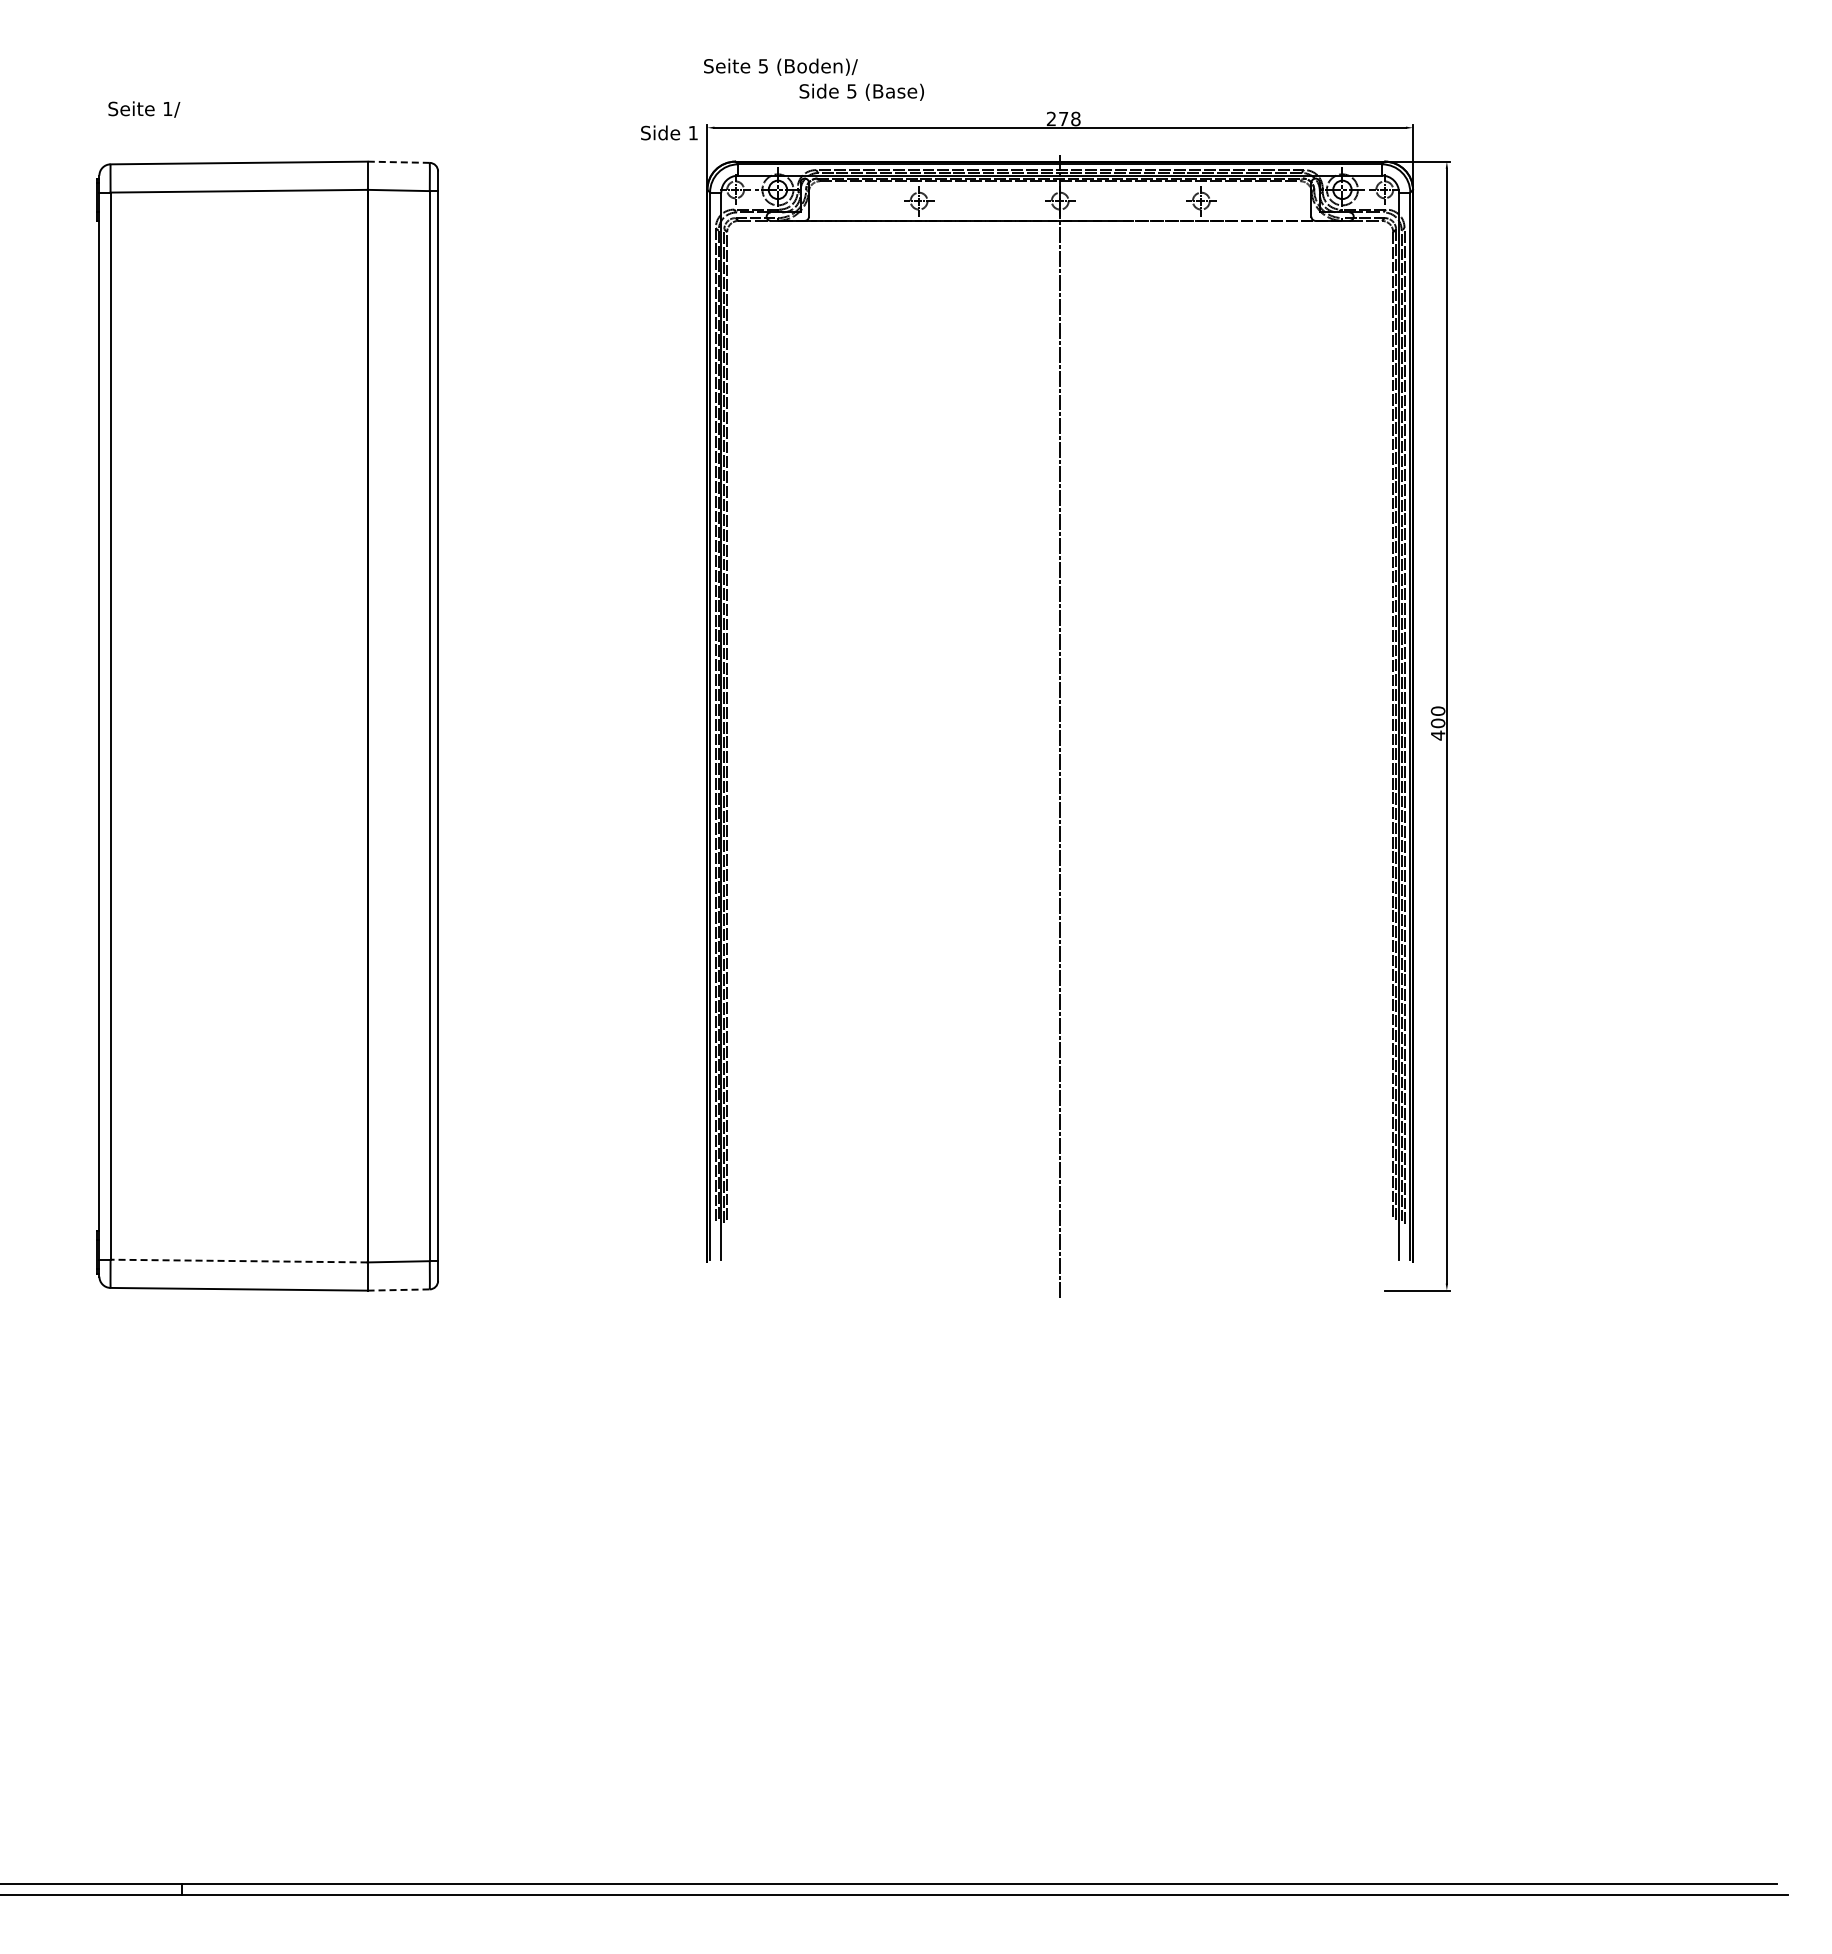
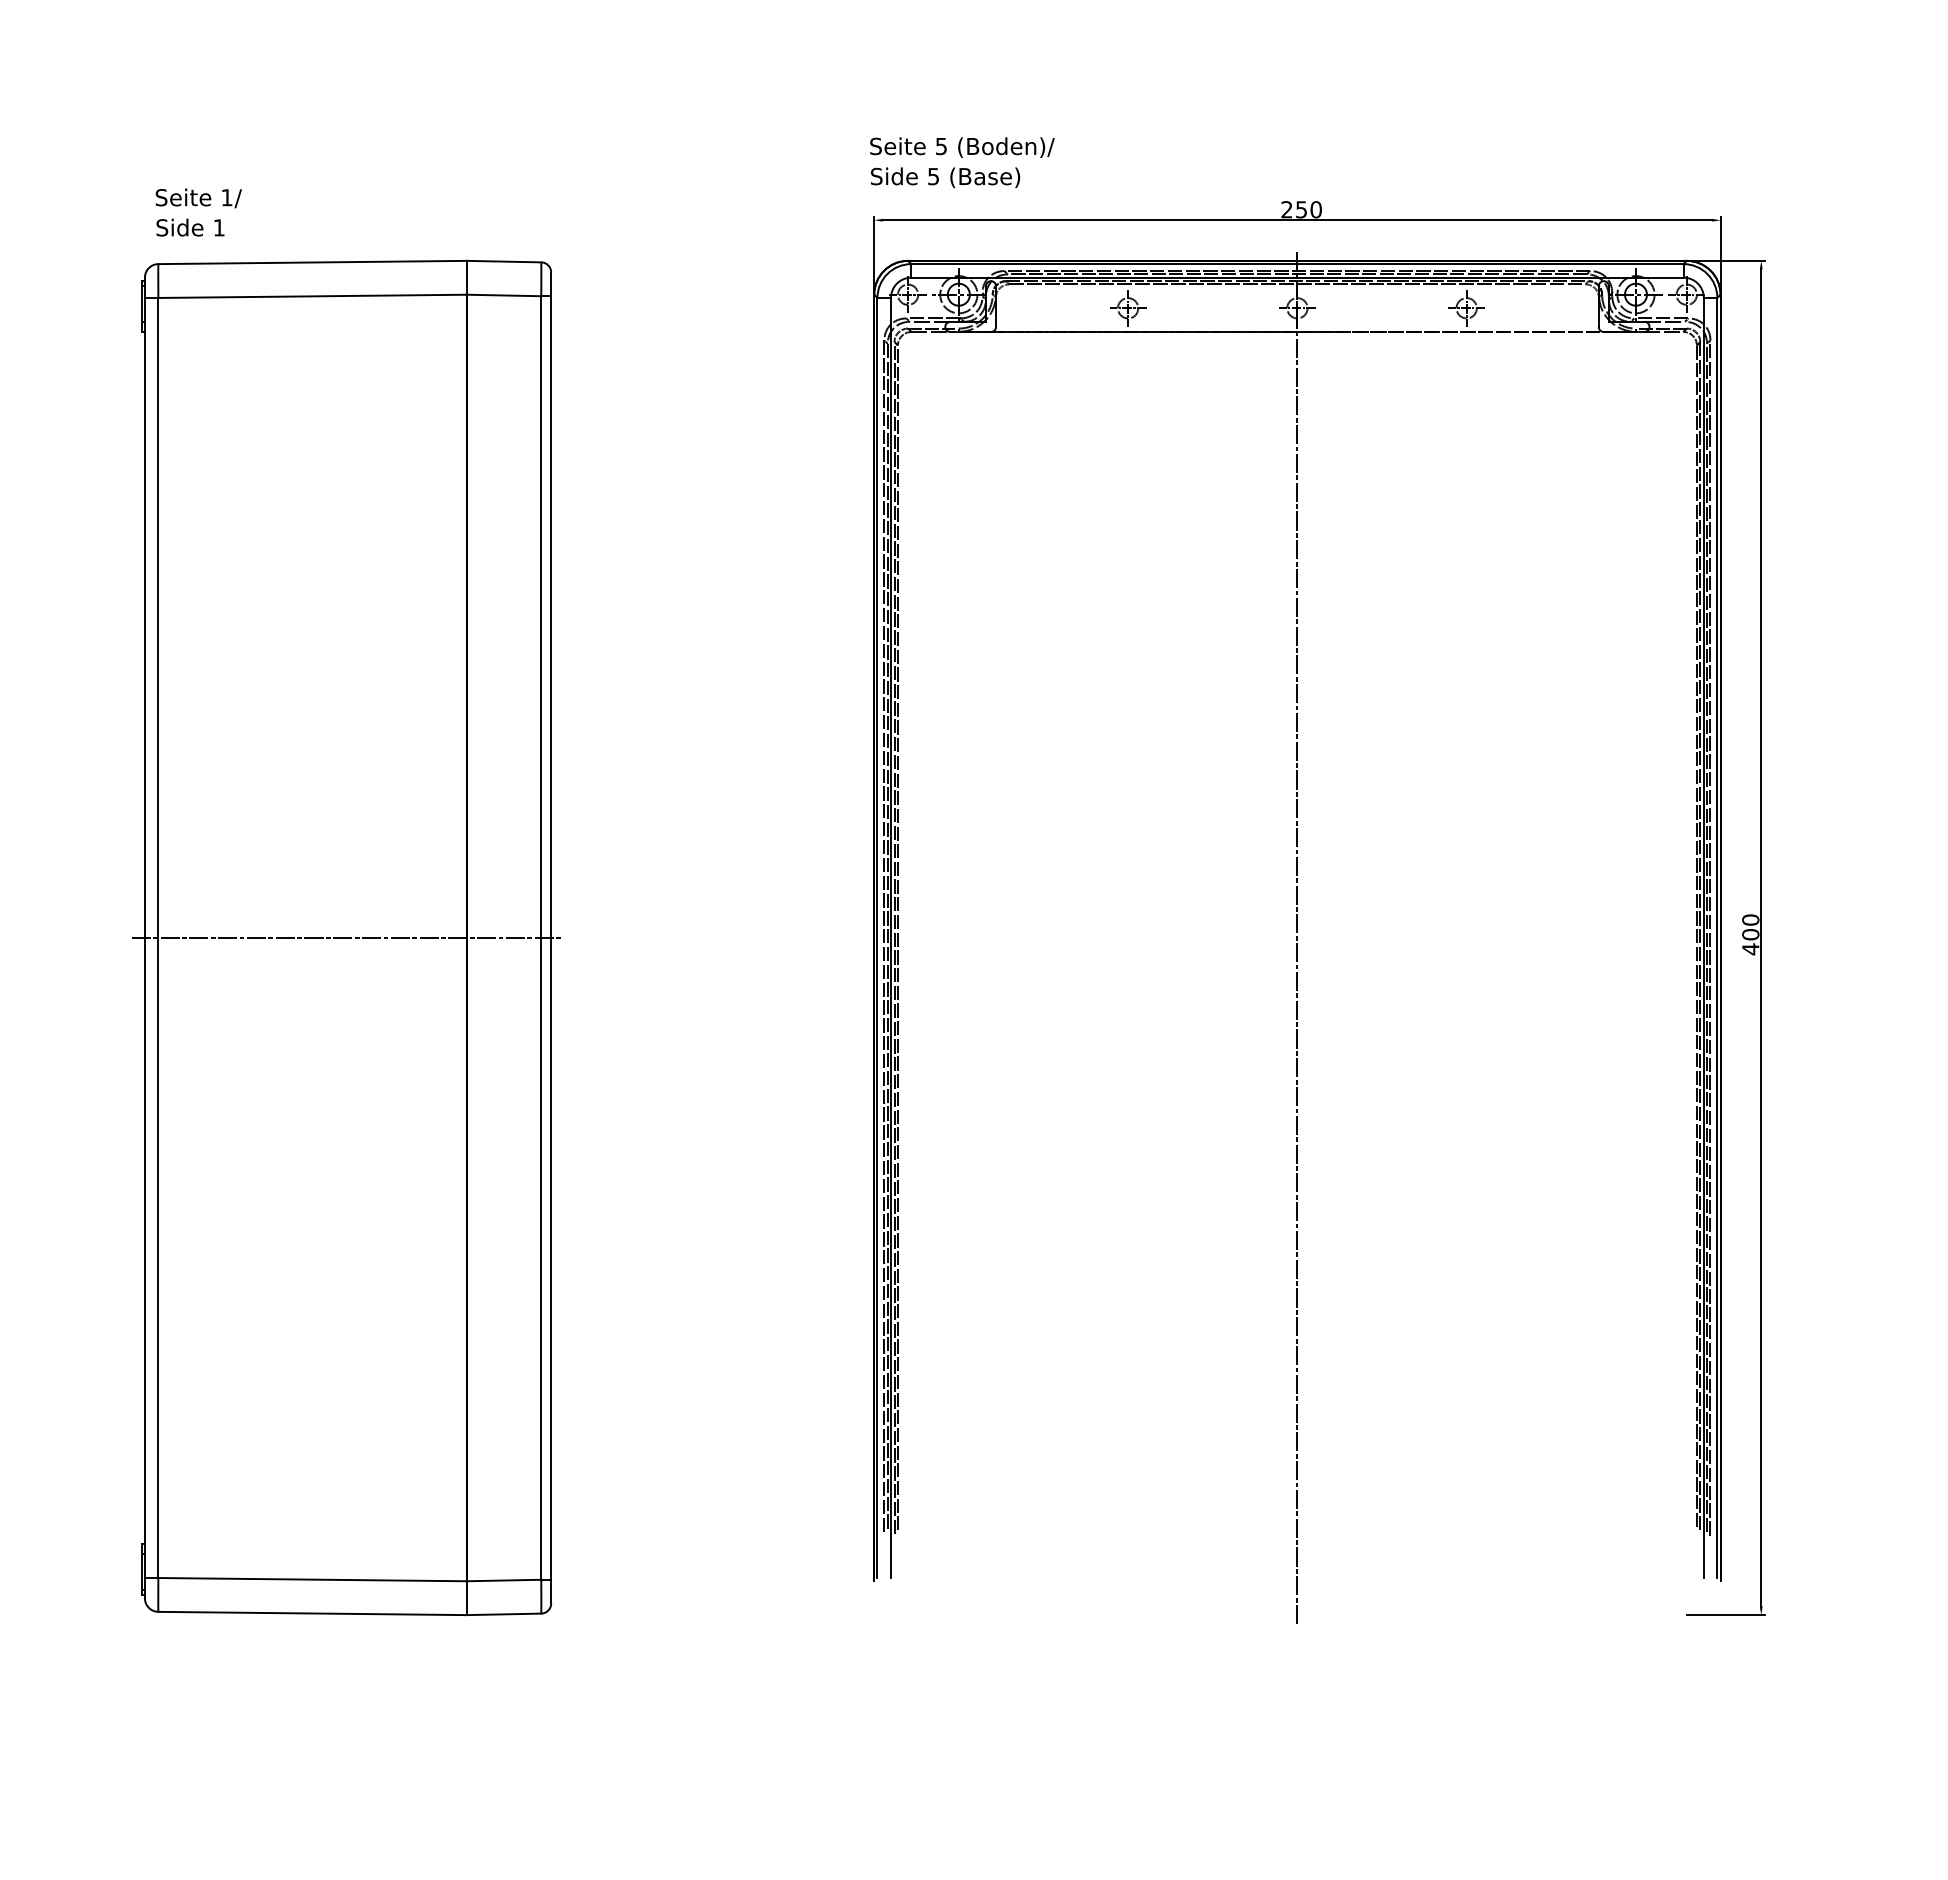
text: (861, 91) -> (945, 176), moved
text: (1069, 119) -> (1308, 210), 278 -> 250
text: (669, 132) -> (190, 227), moved
line: (398, 162) -> (503, 261), dashed -> solid
line: (267, 726) -> (346, 938), added
line: (238, 1261) -> (311, 1580), dashed -> solid
line: (399, 1290) -> (504, 1614), dashed -> solid

